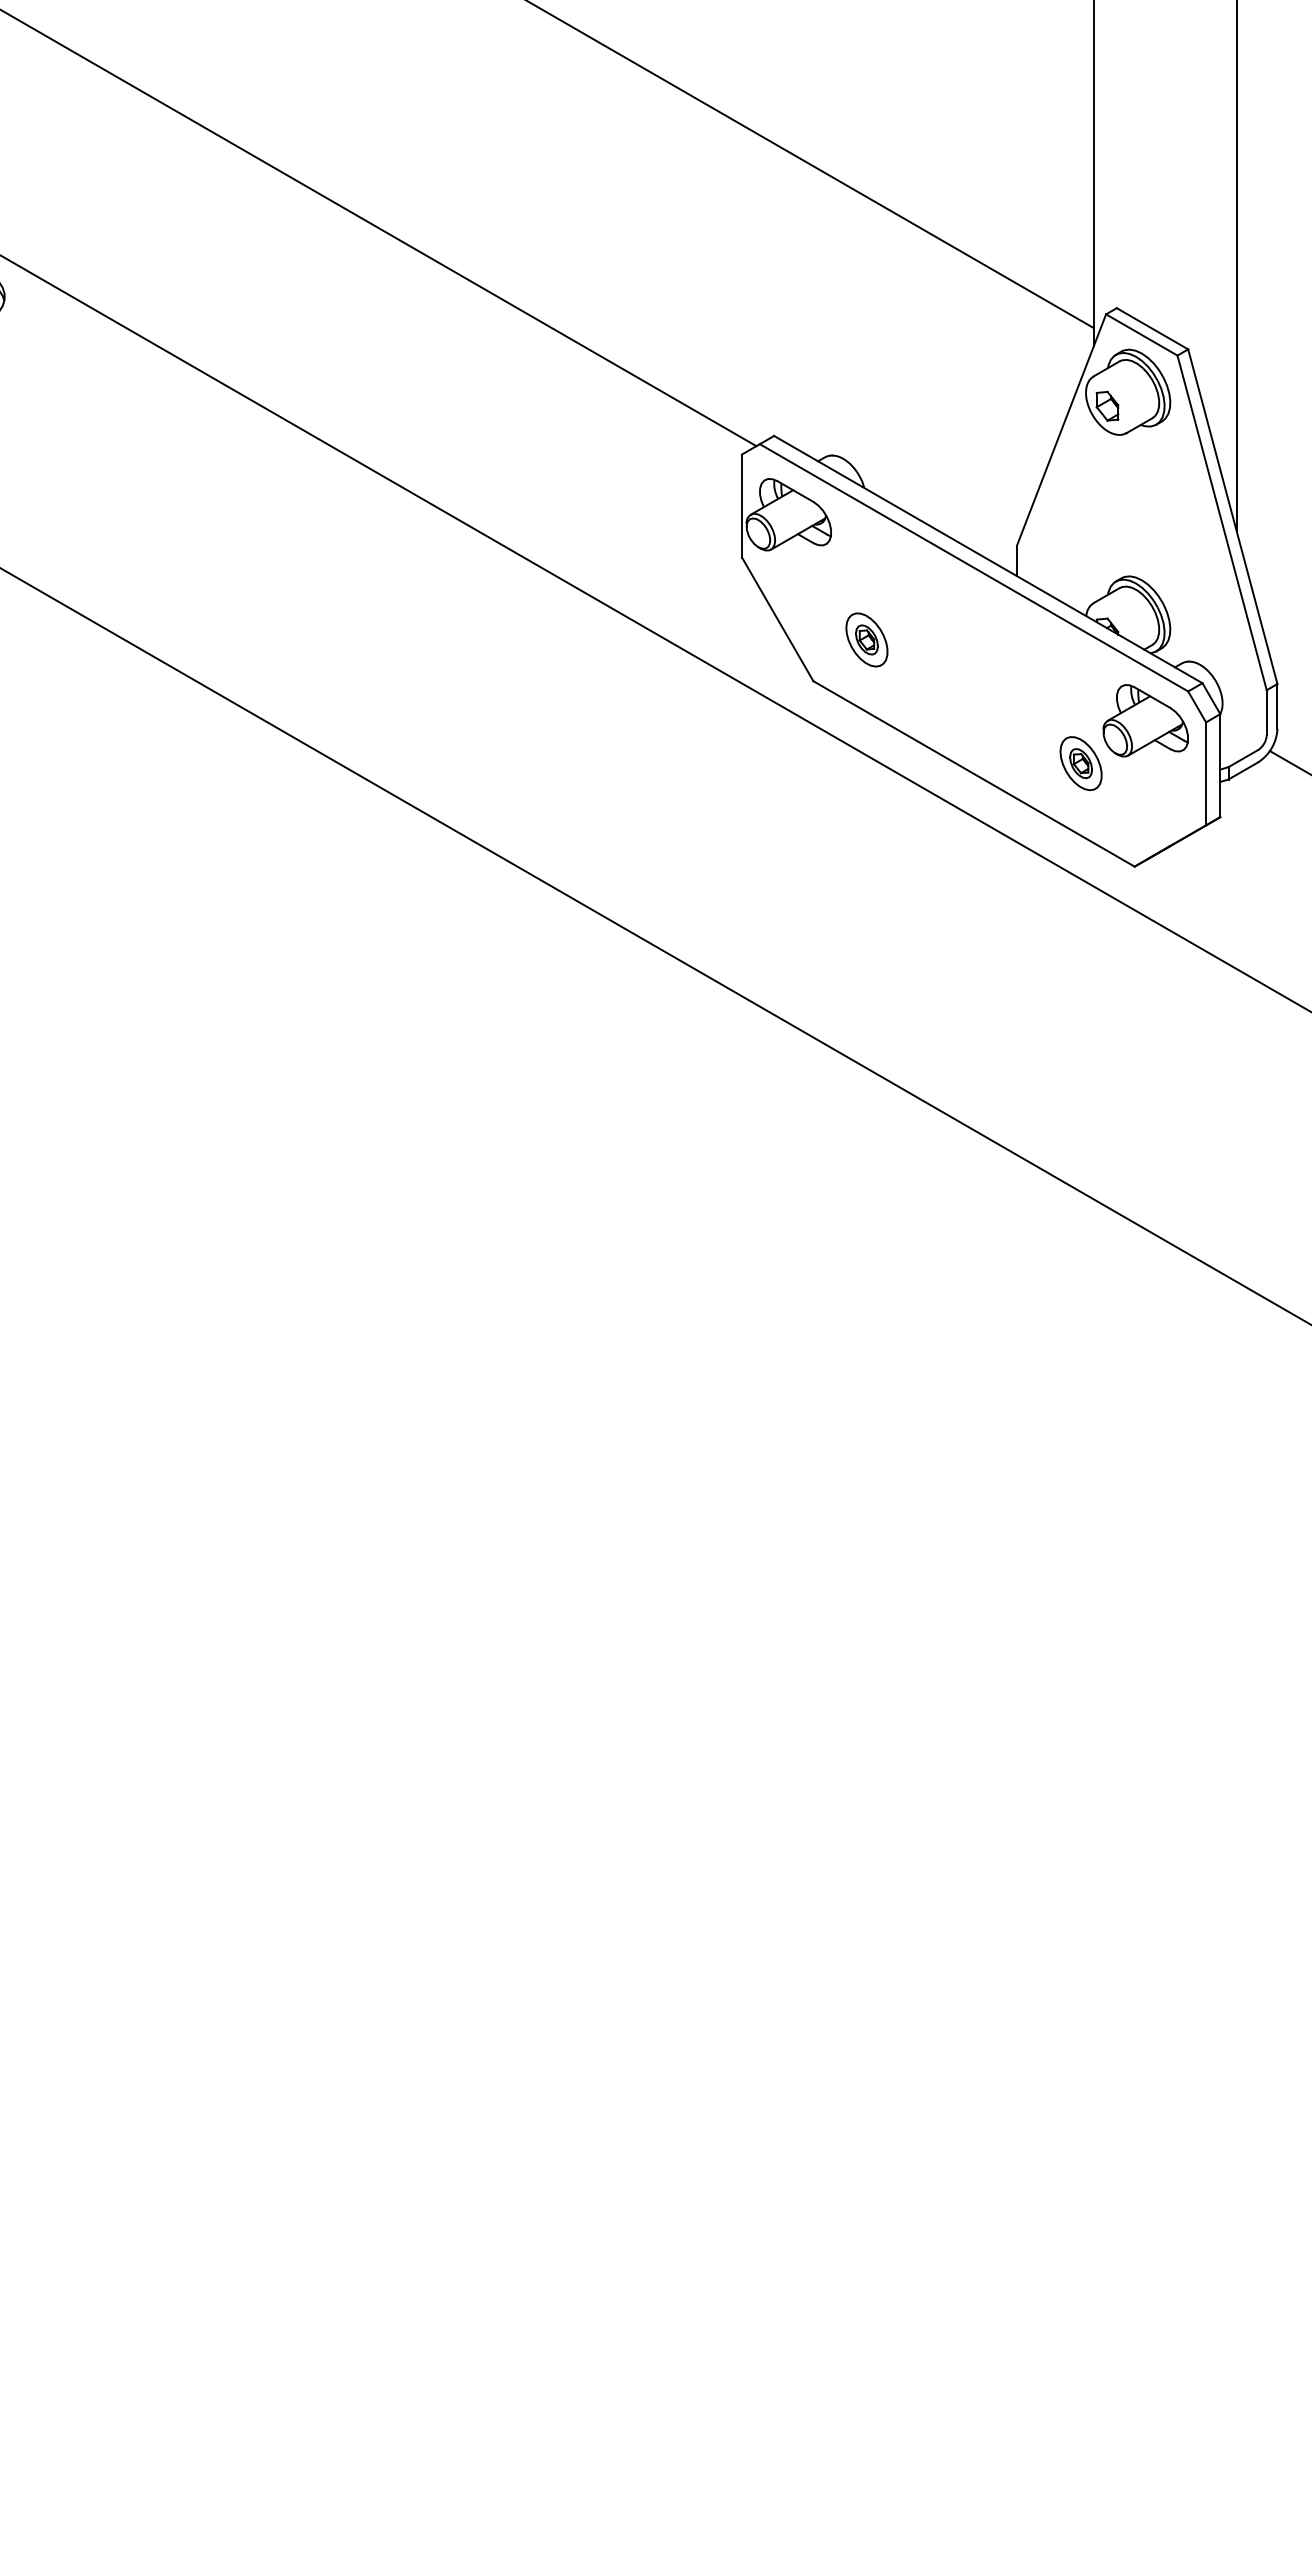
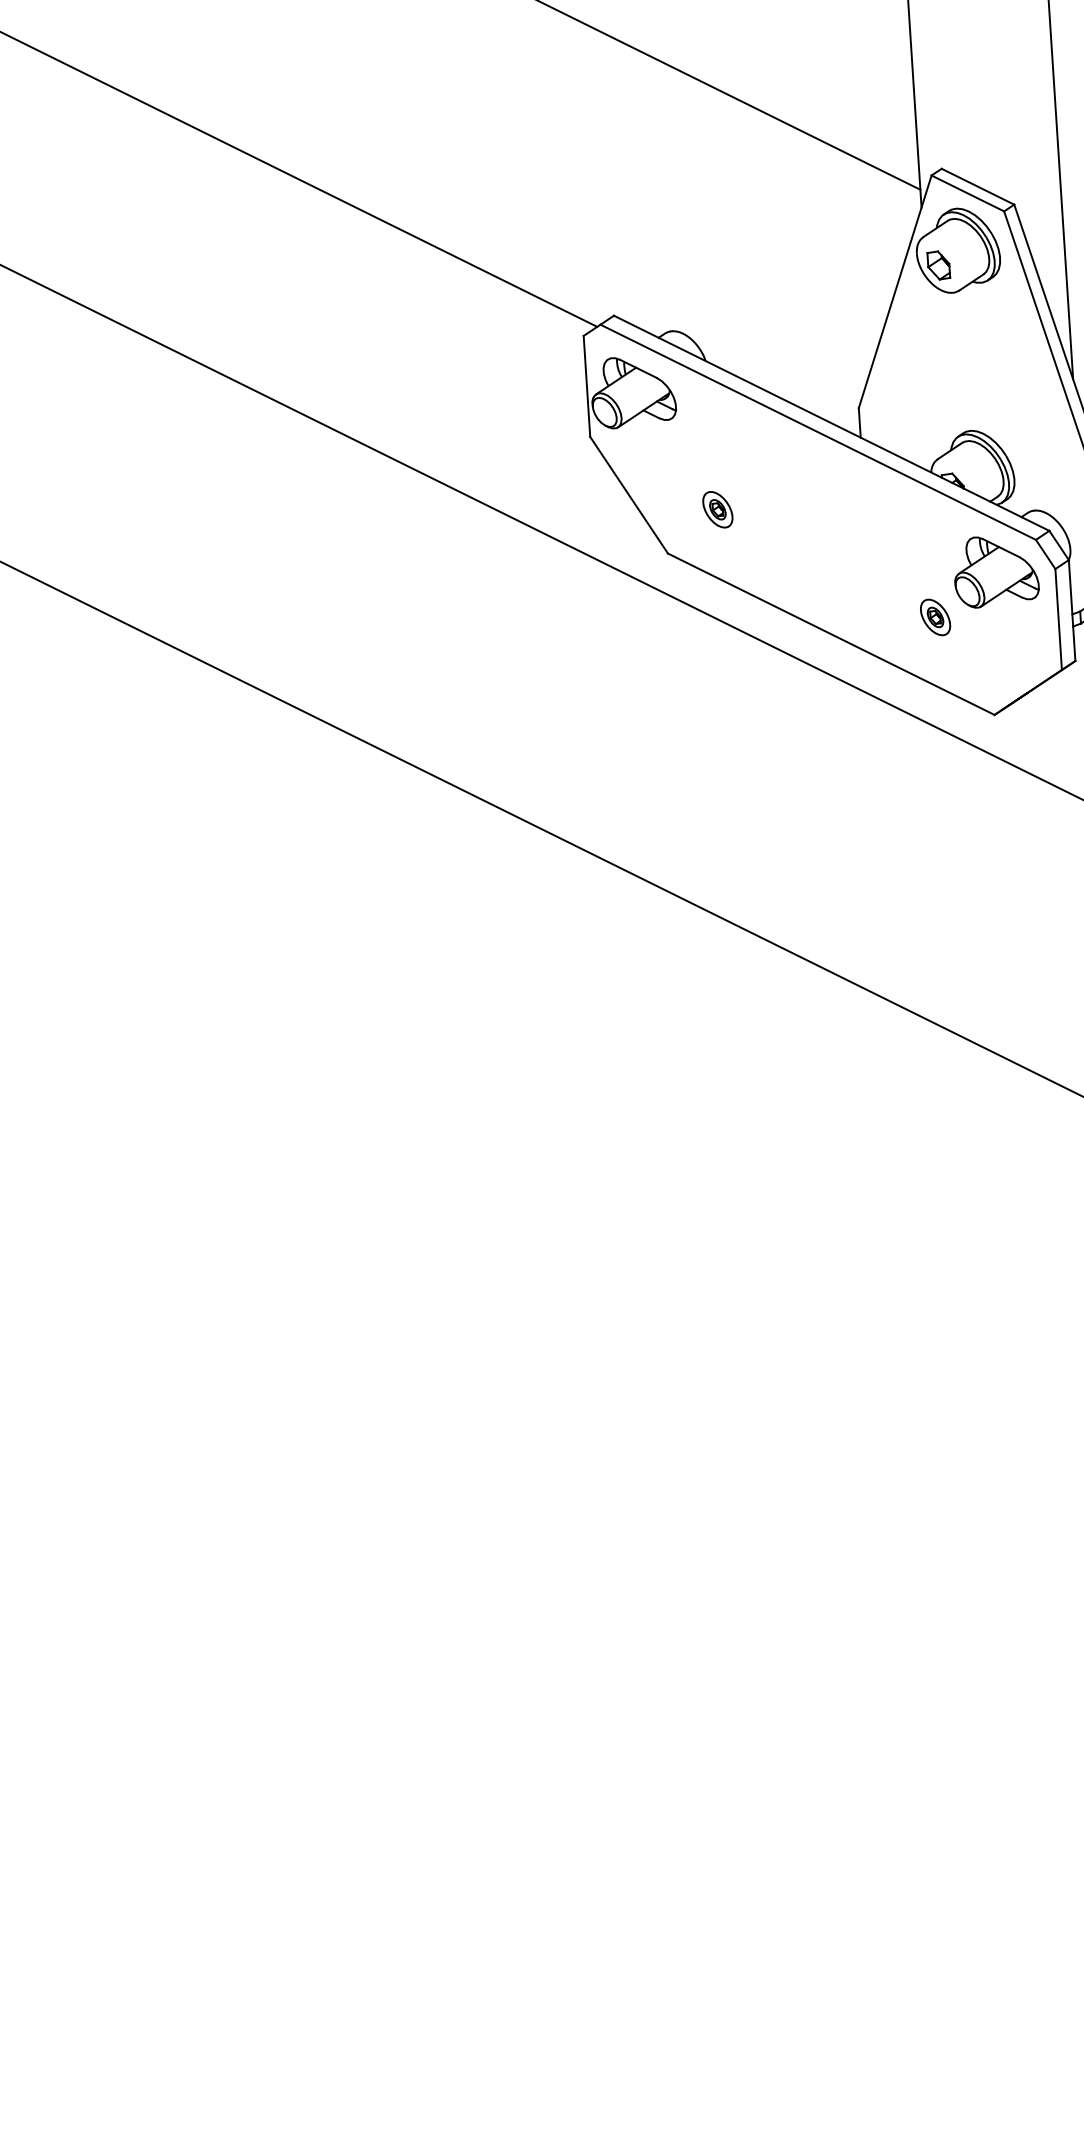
part: (866, 639) -> (717, 509), size x0.7
part: (1080, 763) -> (934, 617), size x0.7

